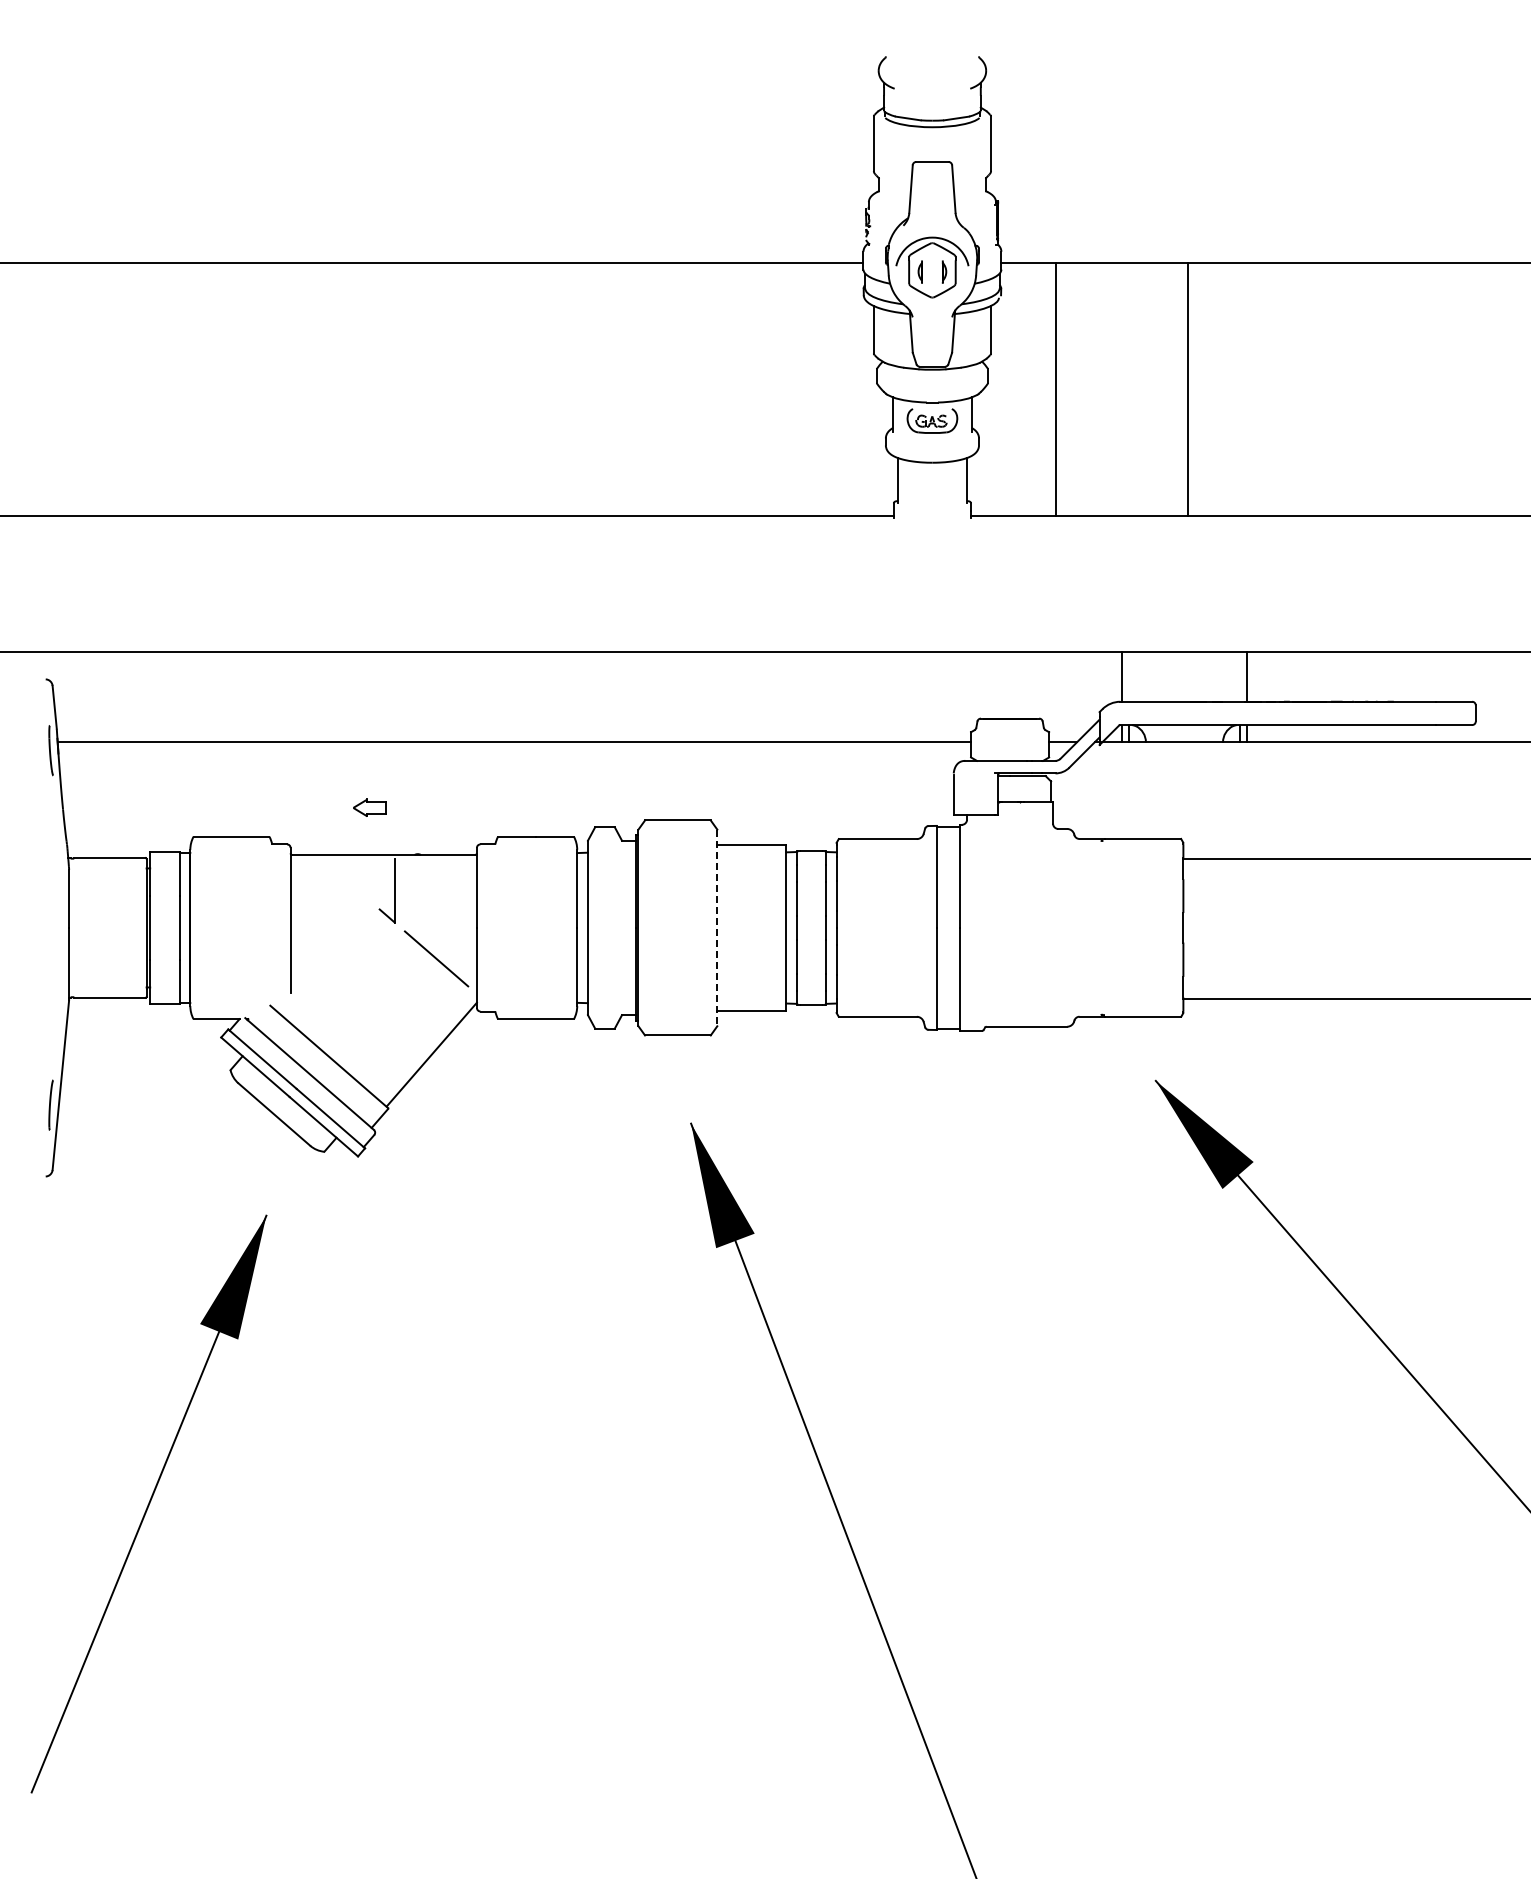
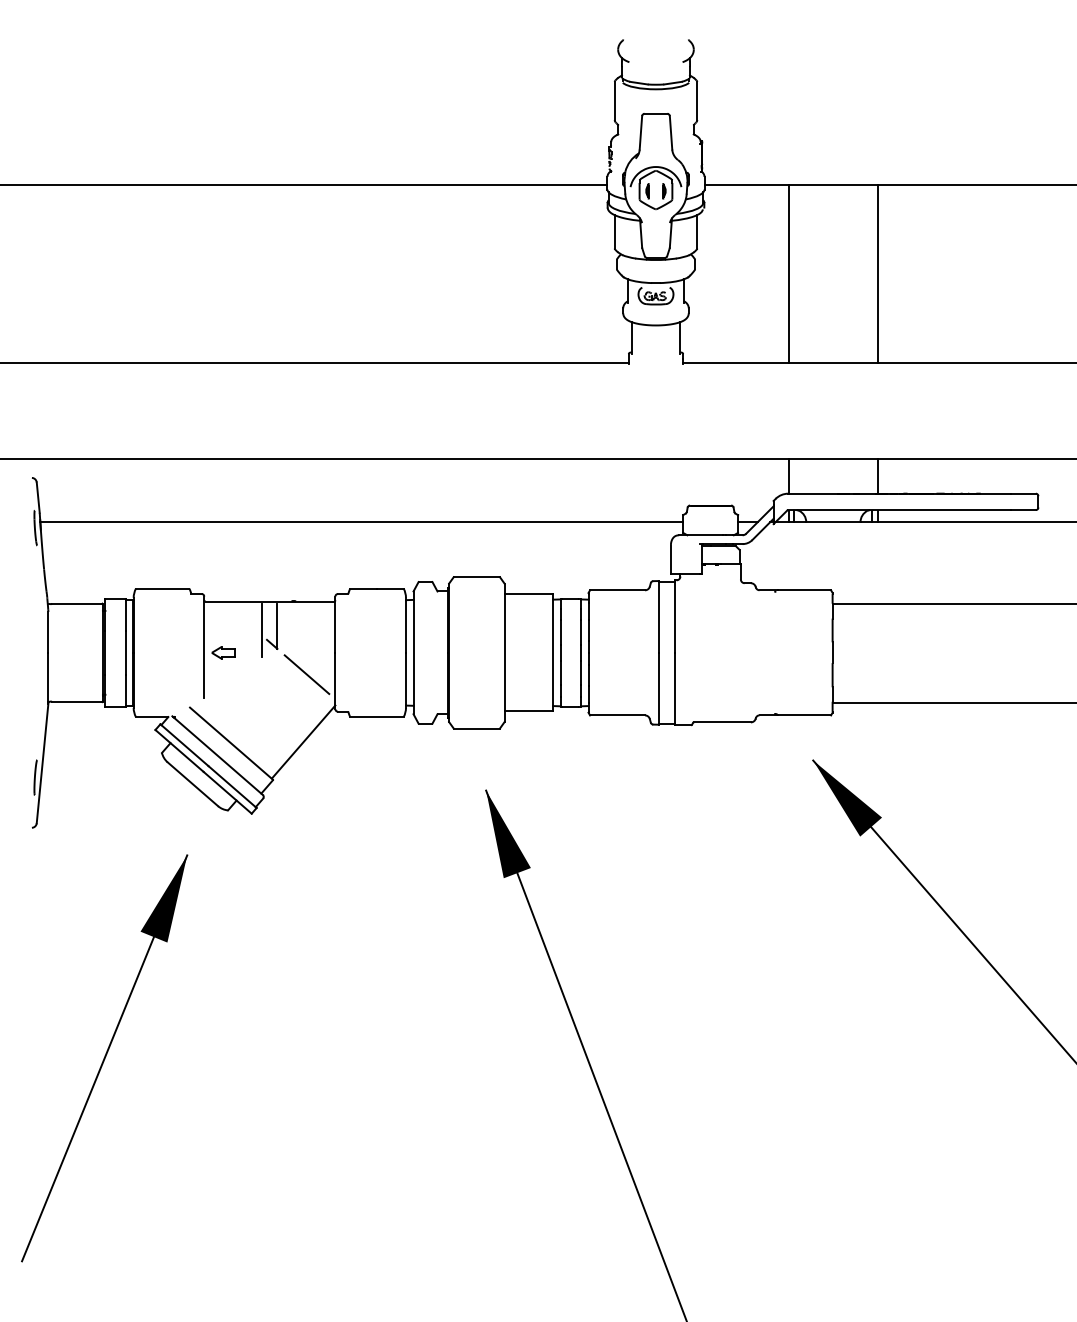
line: (1055, 389) -> (789, 273), moved
line: (1188, 389) -> (877, 273), moved
part: (369, 807) -> (223, 652), moved
line: (373, 896) -> (262, 630), added
line: (717, 928) -> (504, 653), dashed -> solid

